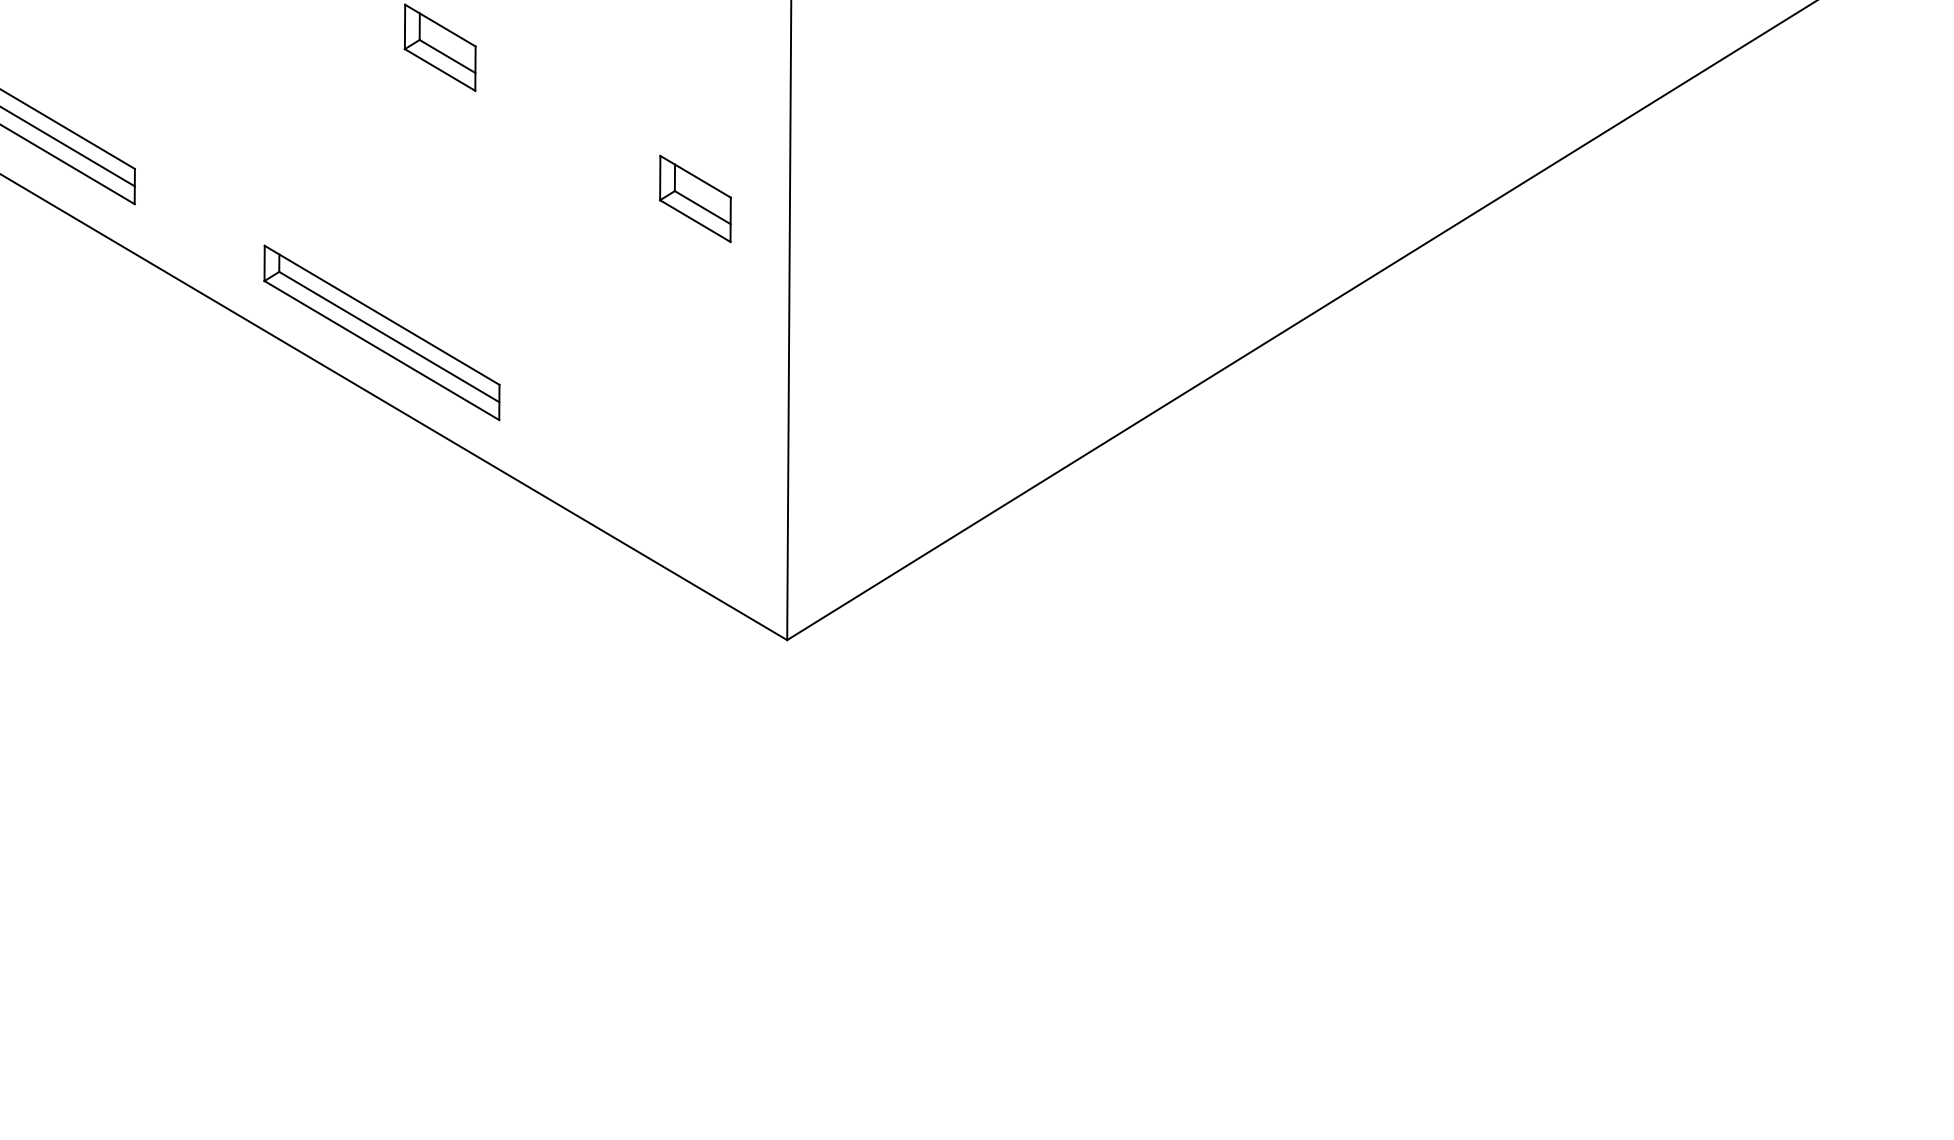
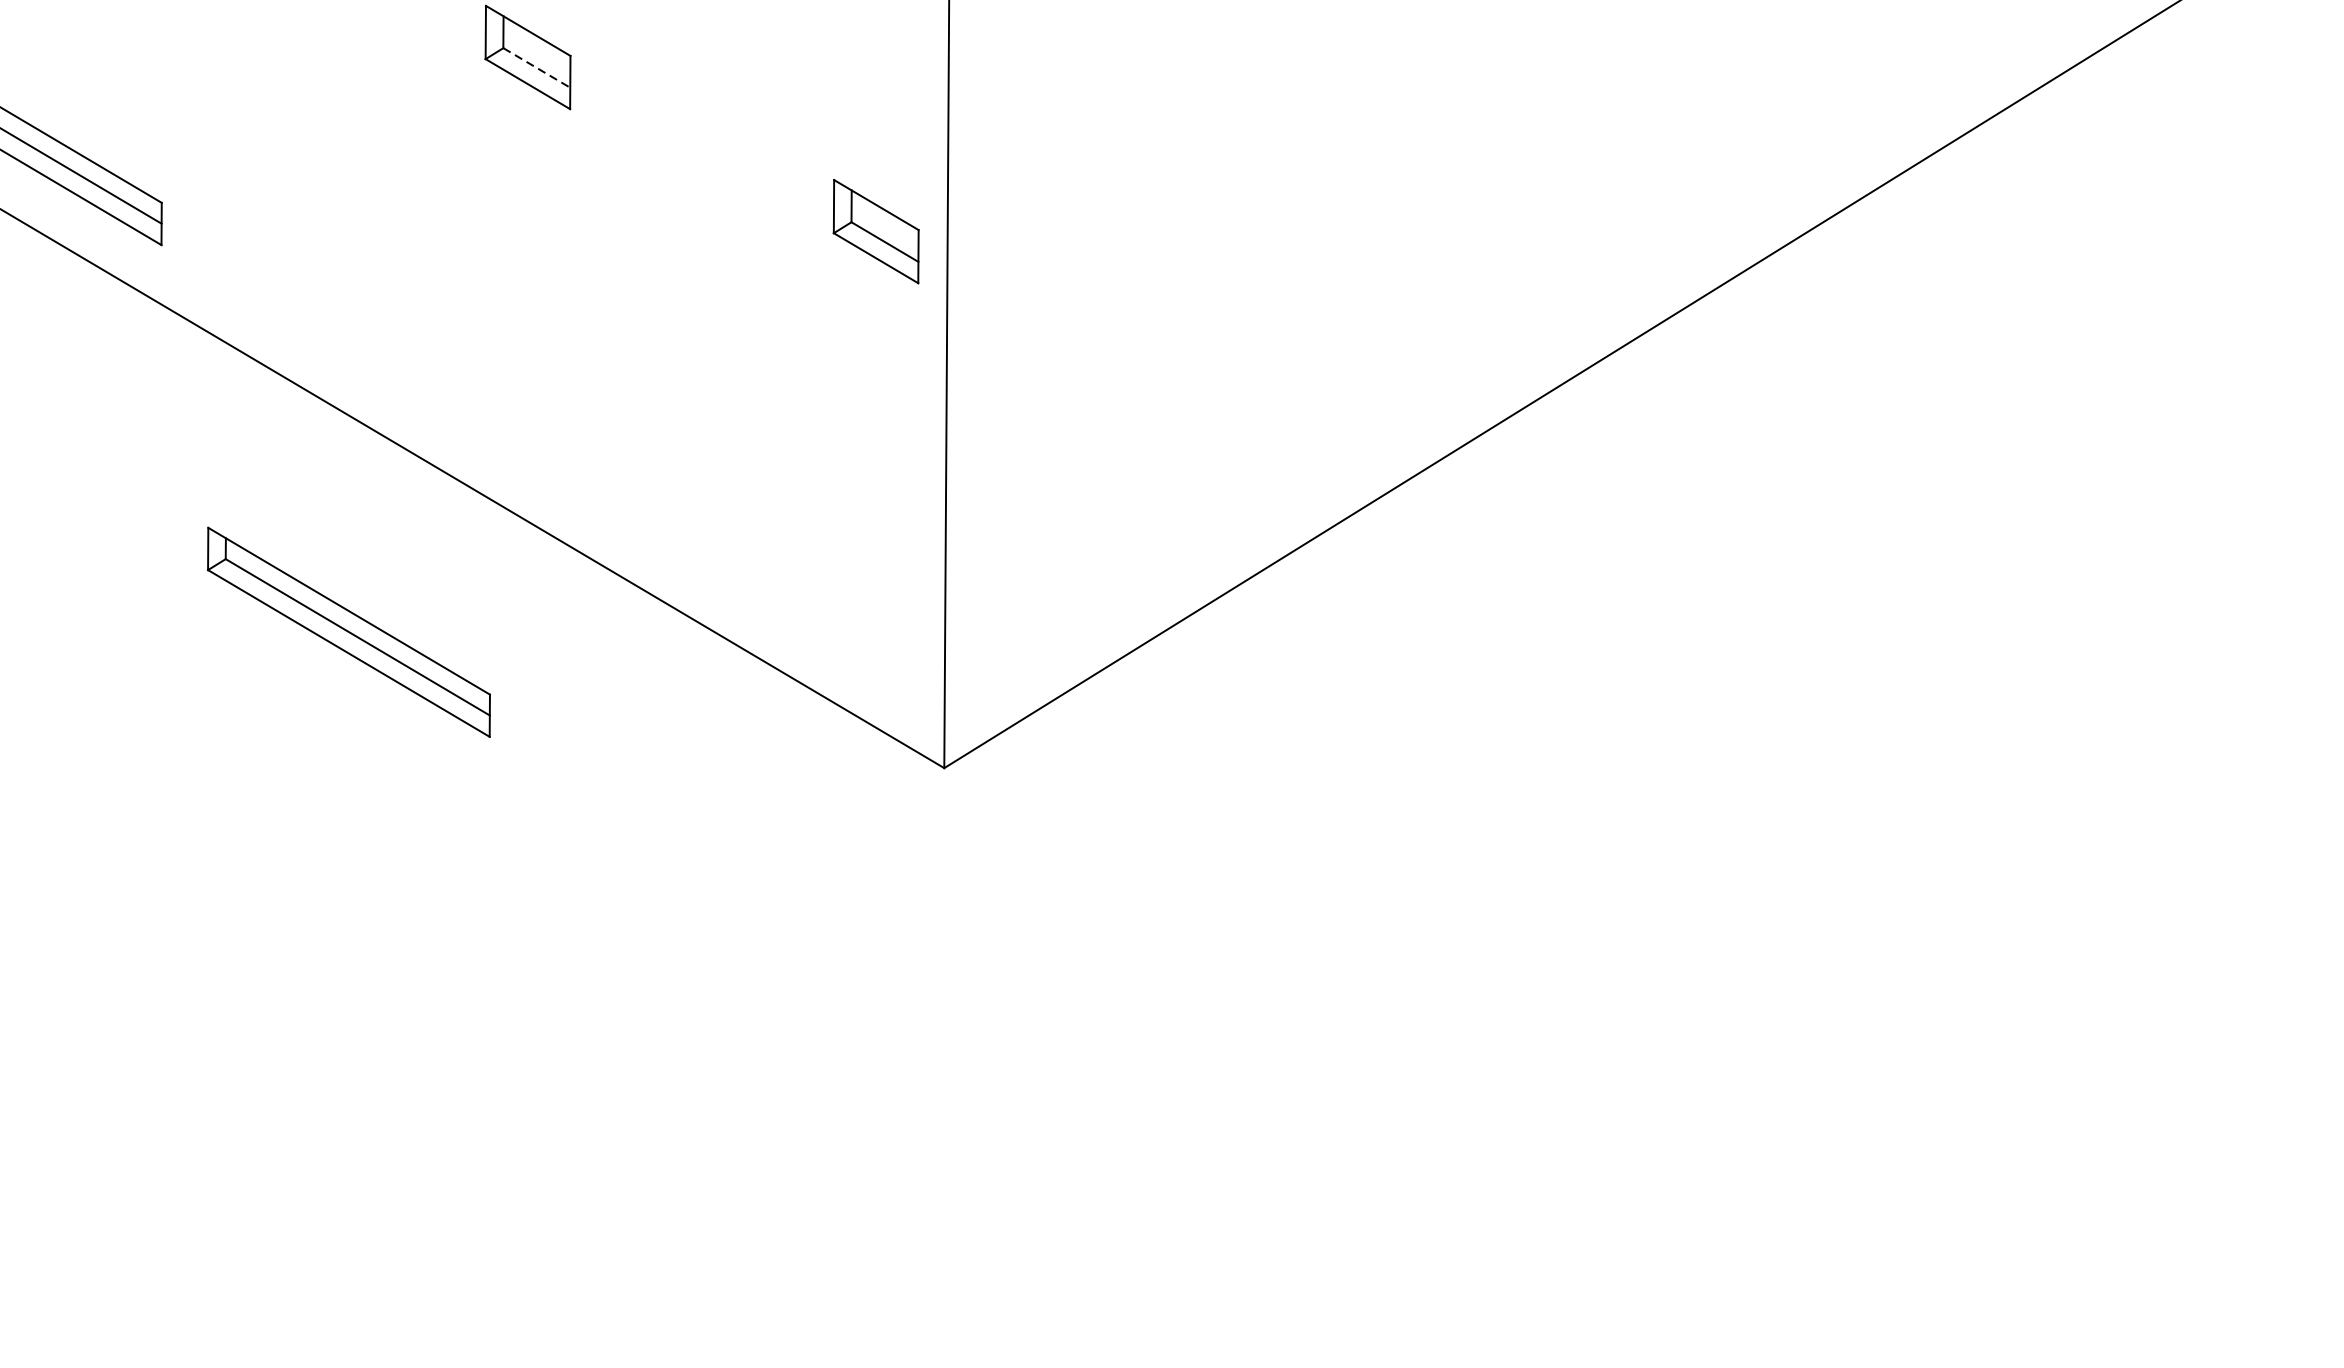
line: (447, 56) -> (536, 67), solid -> dashed
part: (695, 198) -> (876, 231), moved
part: (381, 332) -> (348, 631), moved

